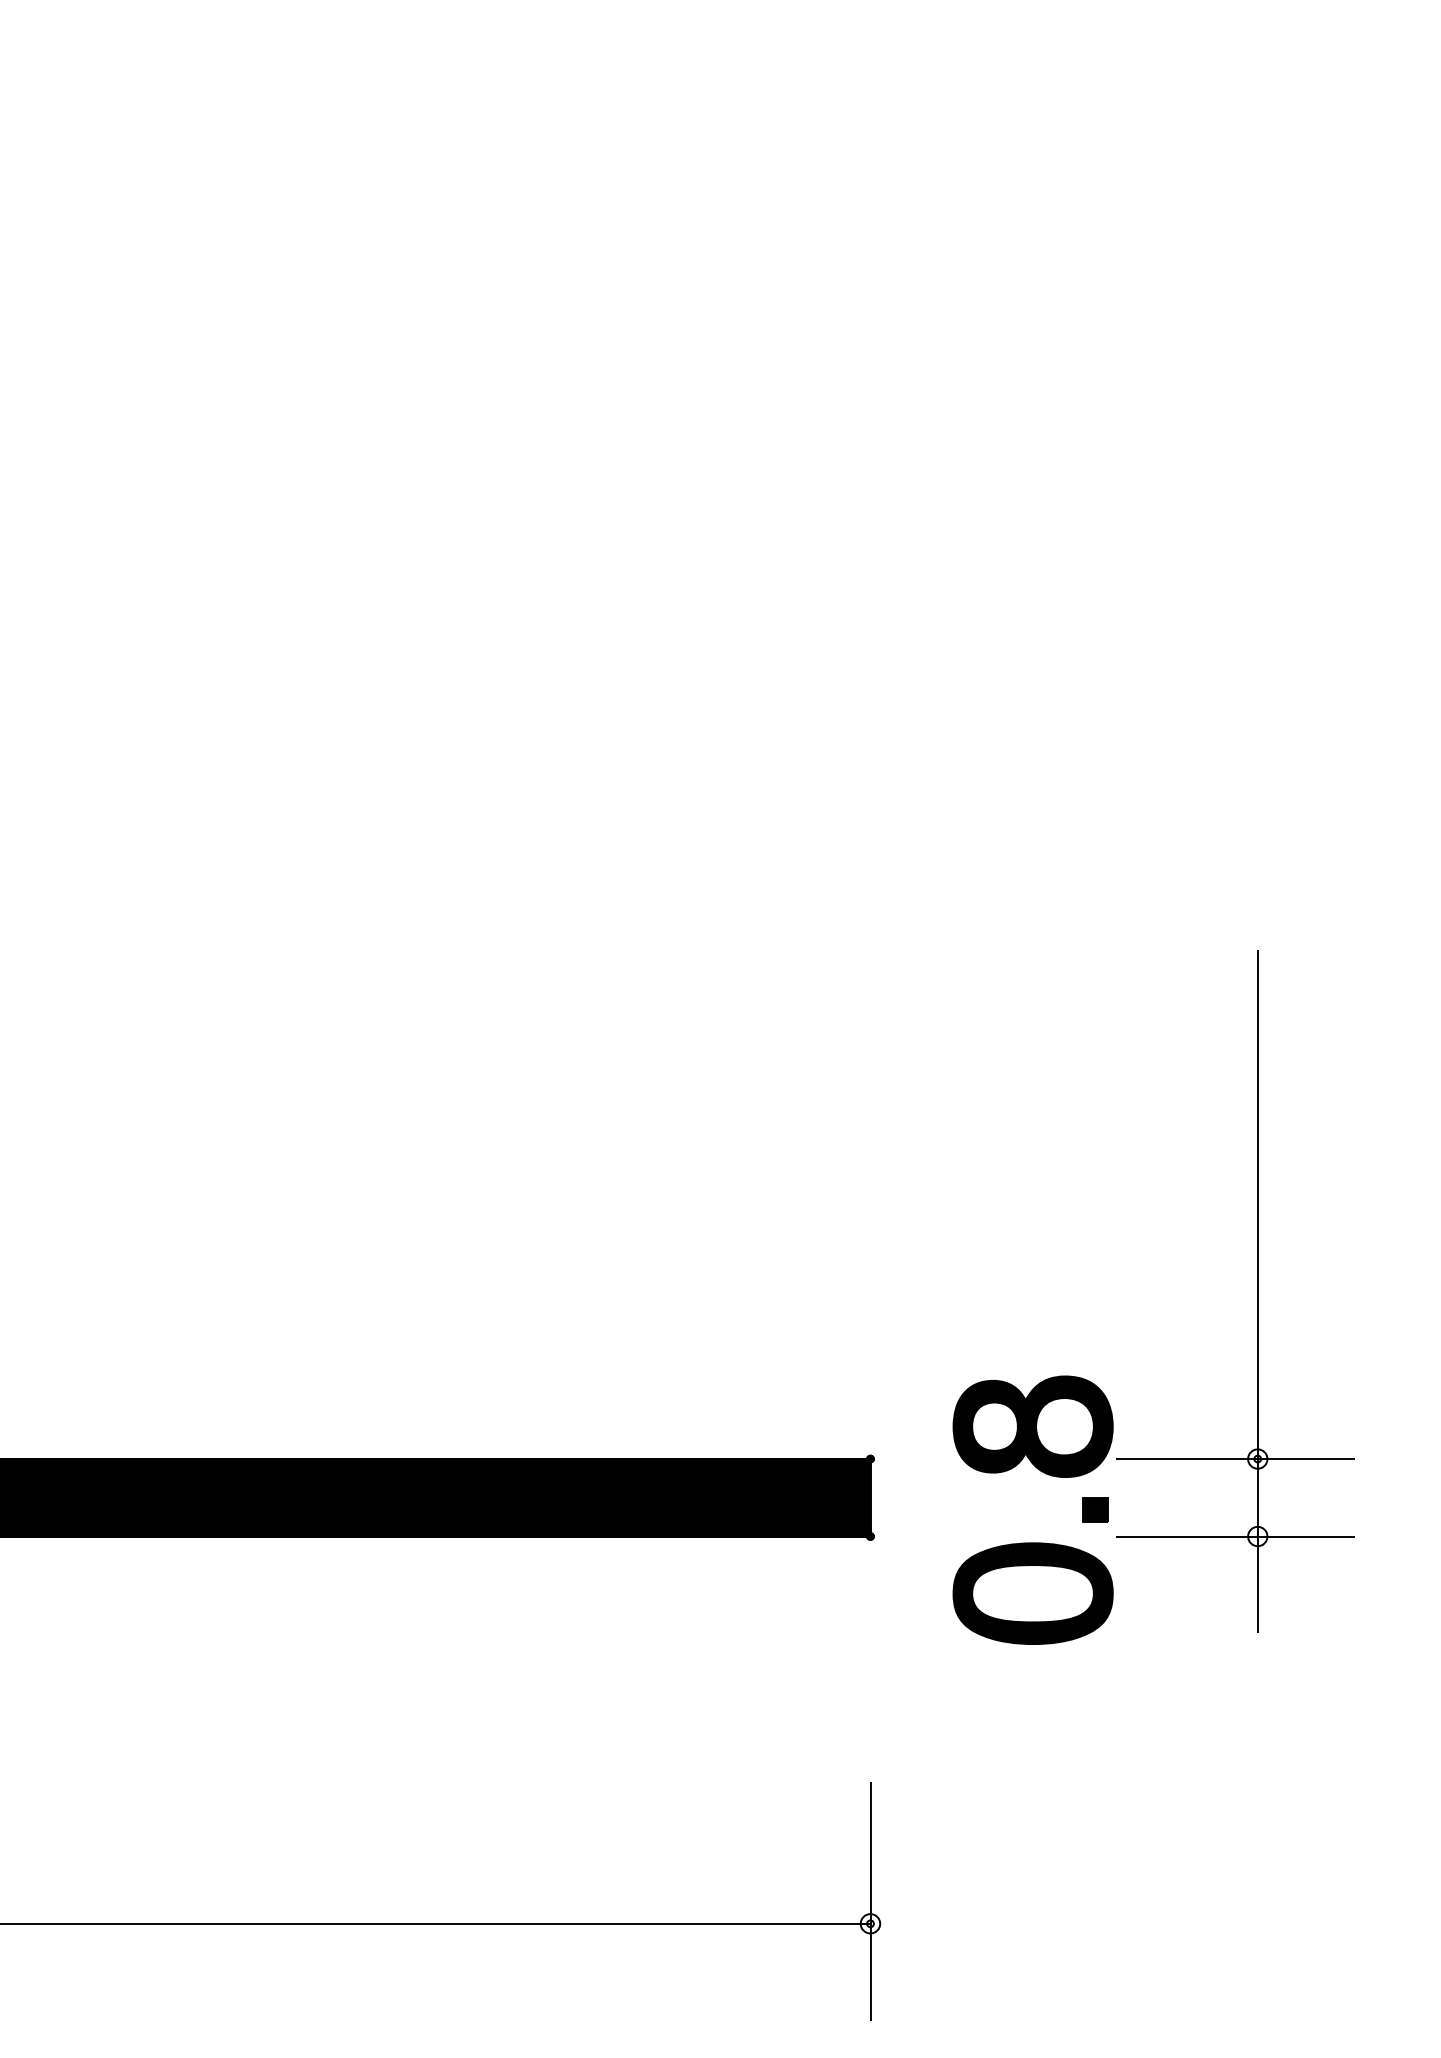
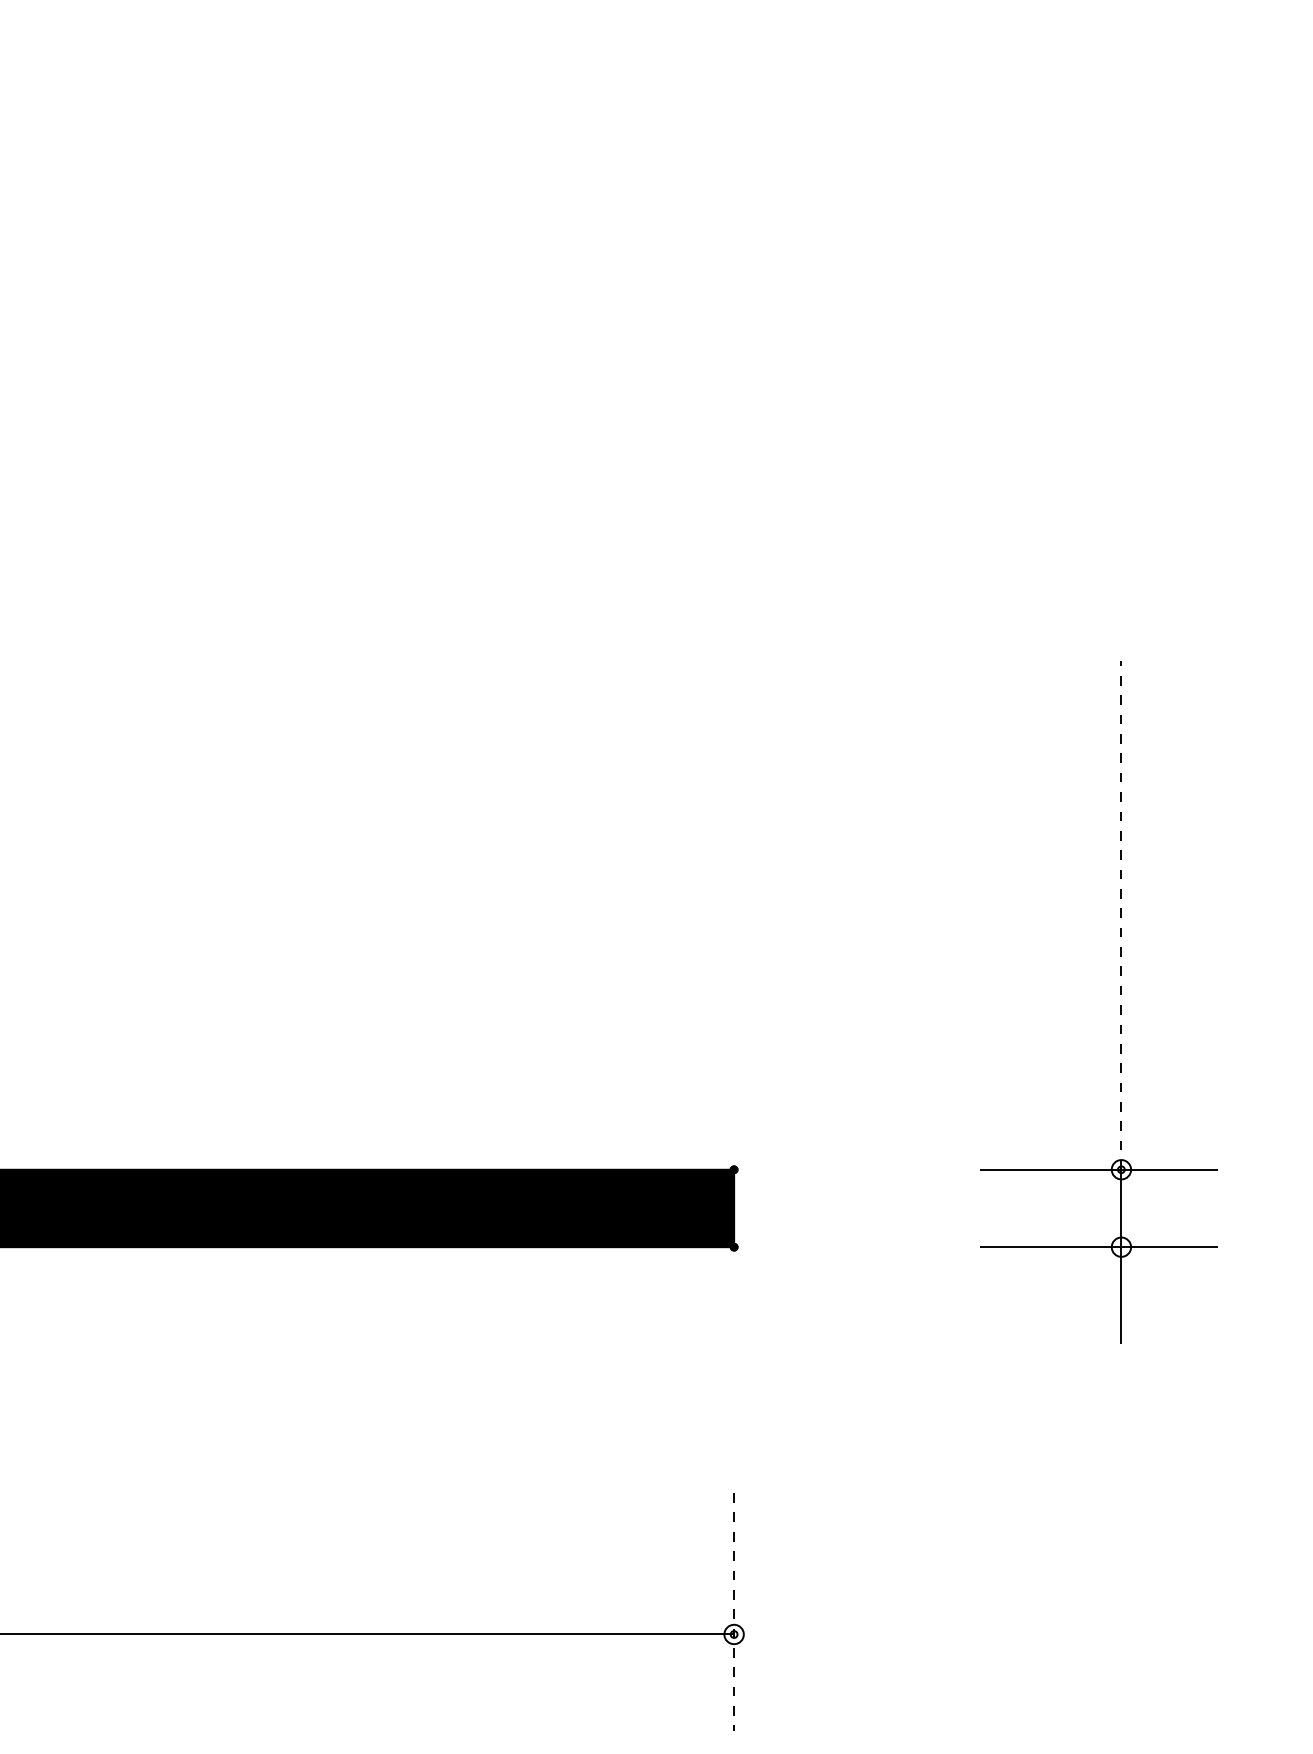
line: (1257, 1204) -> (1121, 915), solid -> dashed
part: (1032, 1542) -> (896, 1253), removed
line: (870, 1902) -> (734, 1613), solid -> dashed

